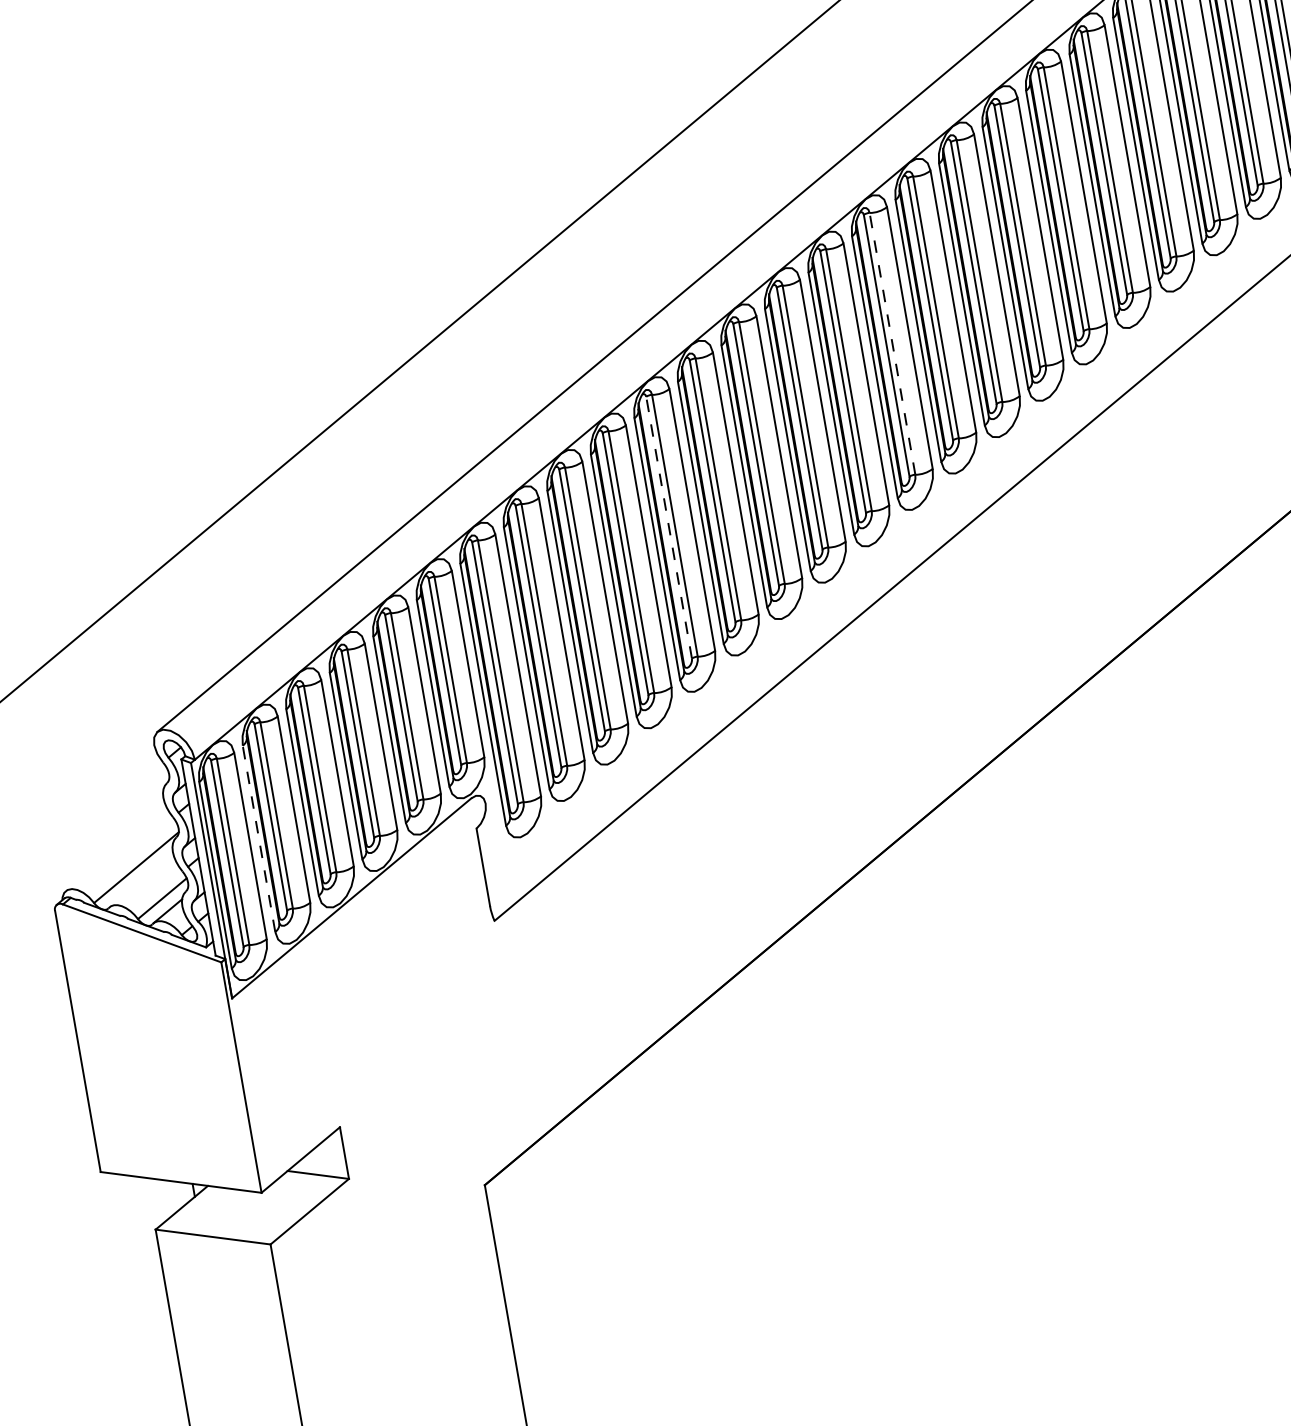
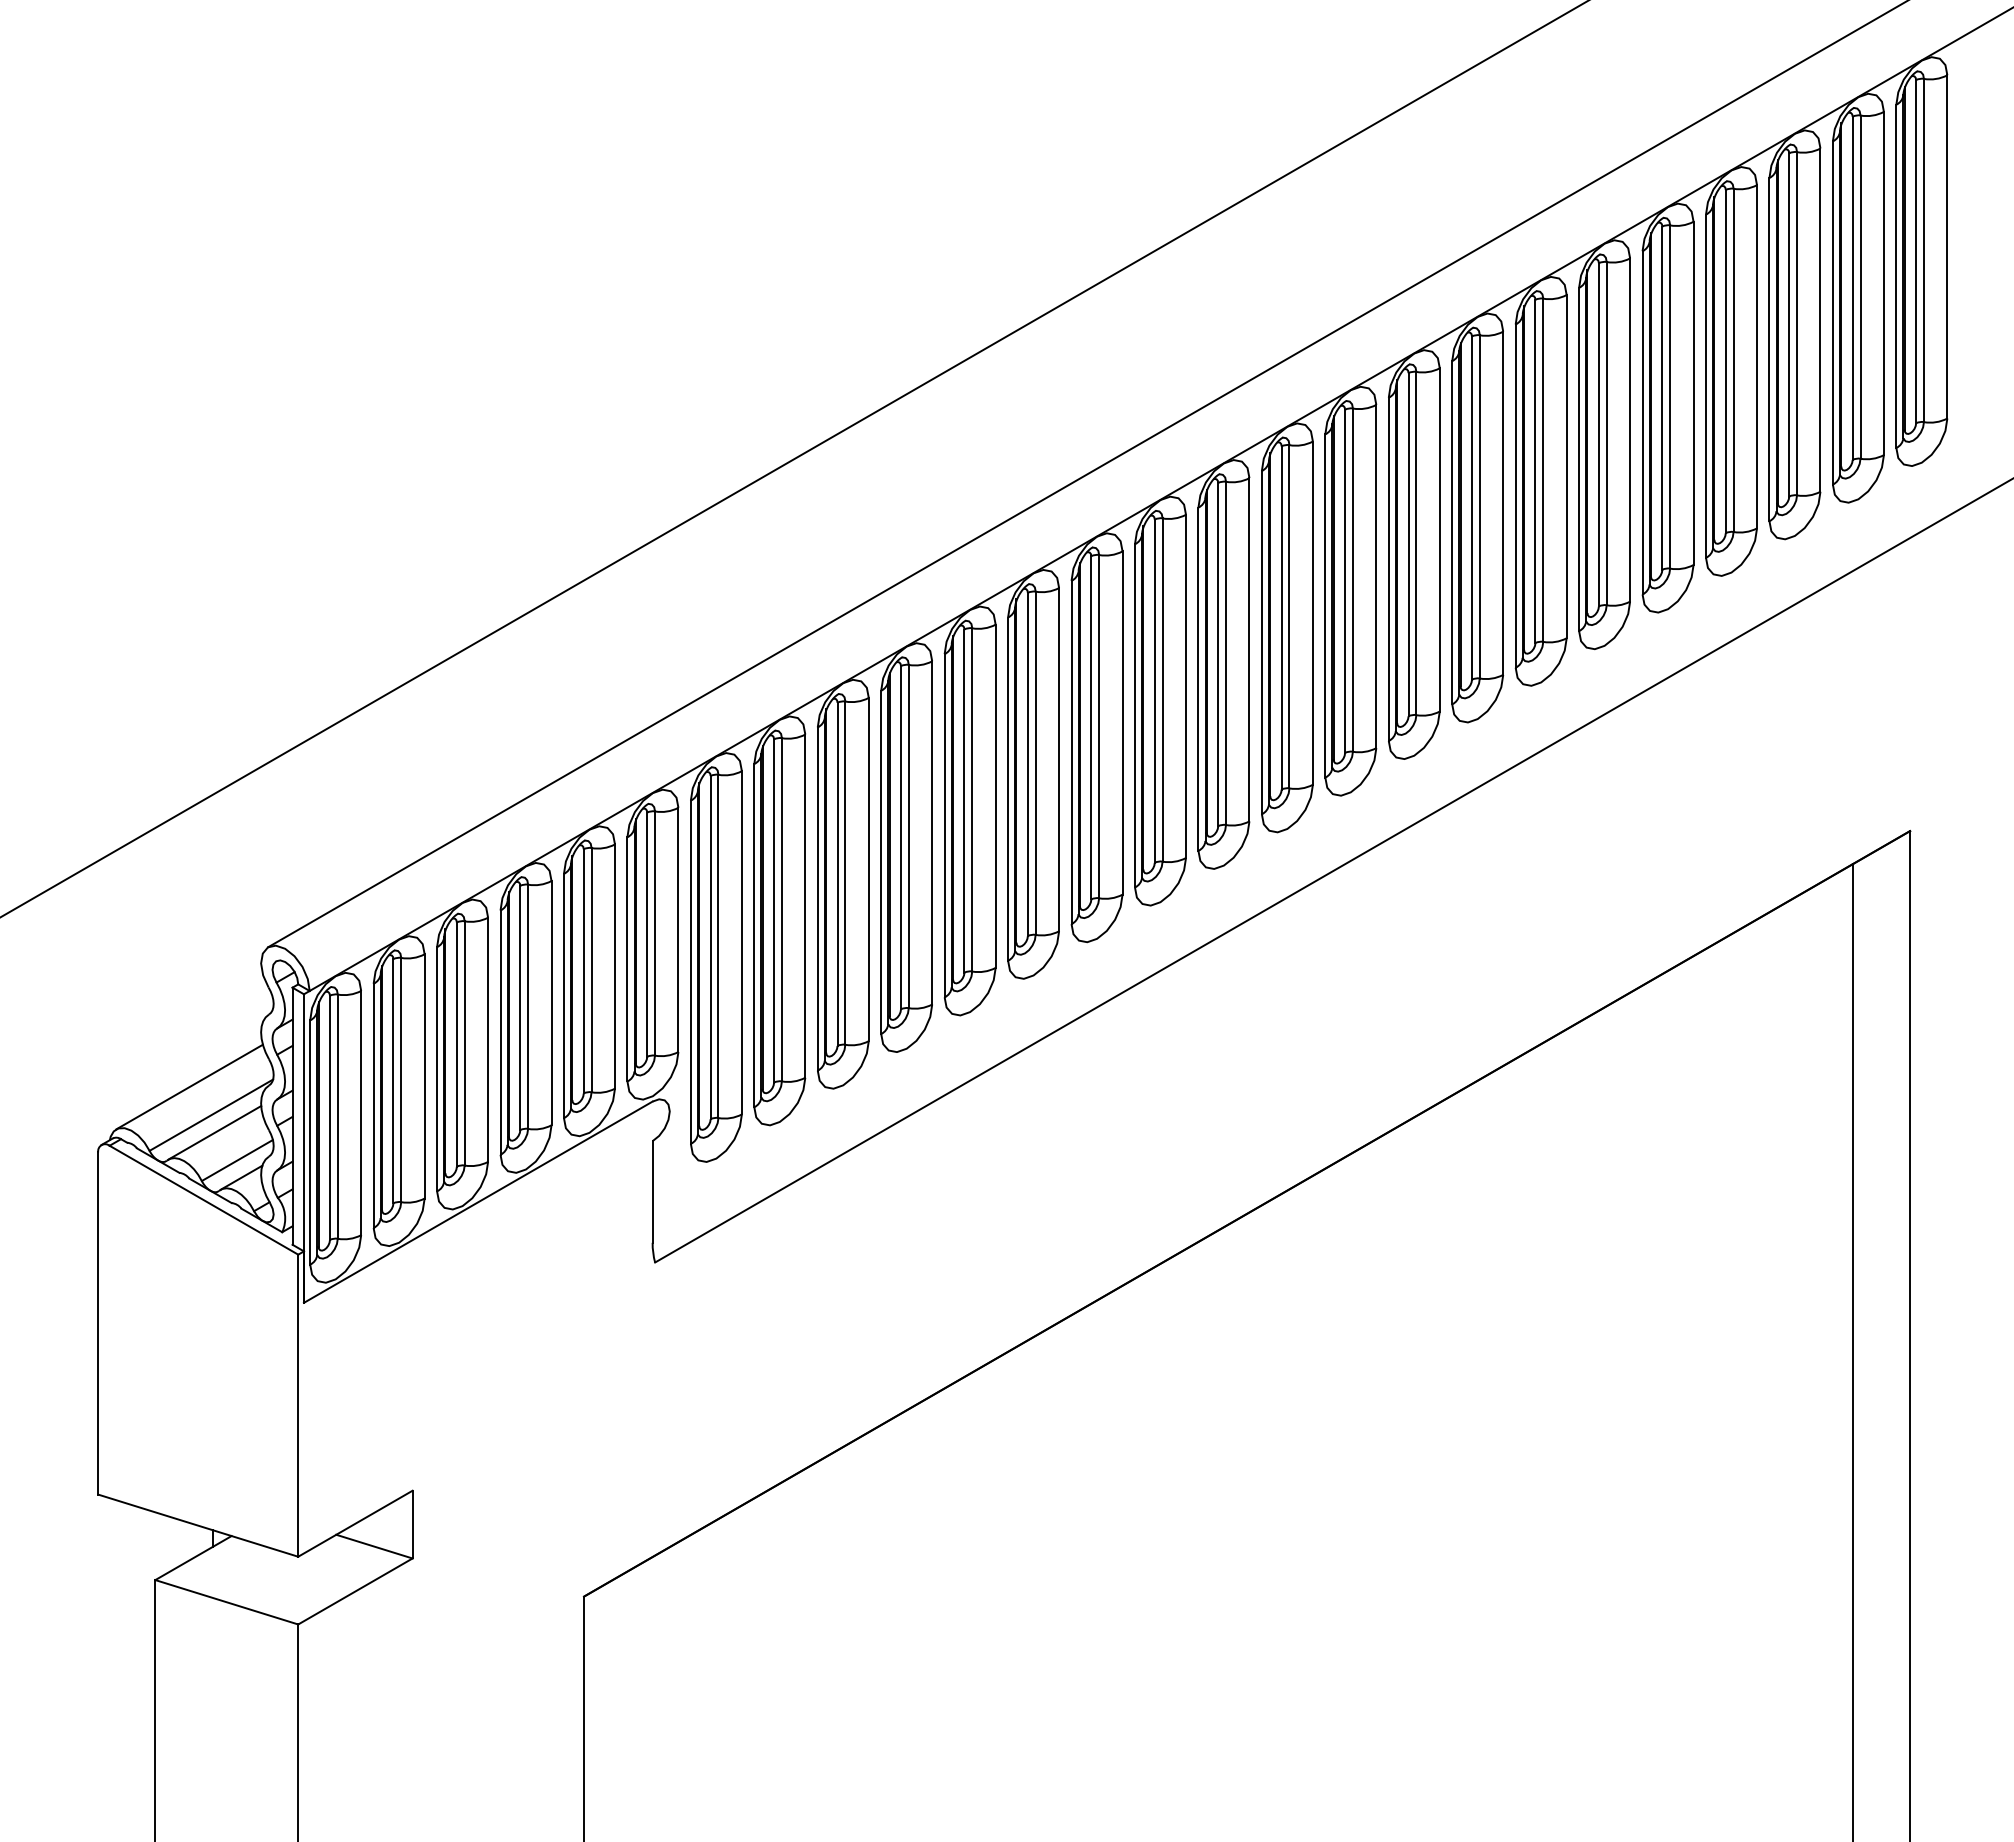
line: (892, 343) -> (1289, 616), dashed -> solid
line: (669, 528) -> (964, 801), dashed -> solid
line: (258, 838) -> (373, 1105), dashed -> solid
line: (116, 848) -> (189, 1086), added
line: (141, 880) -> (214, 1132), added

